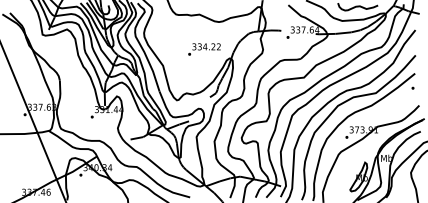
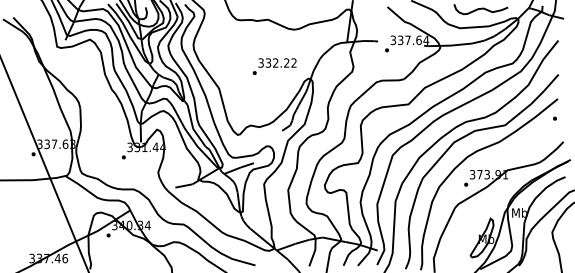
text: (205, 46) -> (275, 62), 334.22 -> 332.22

